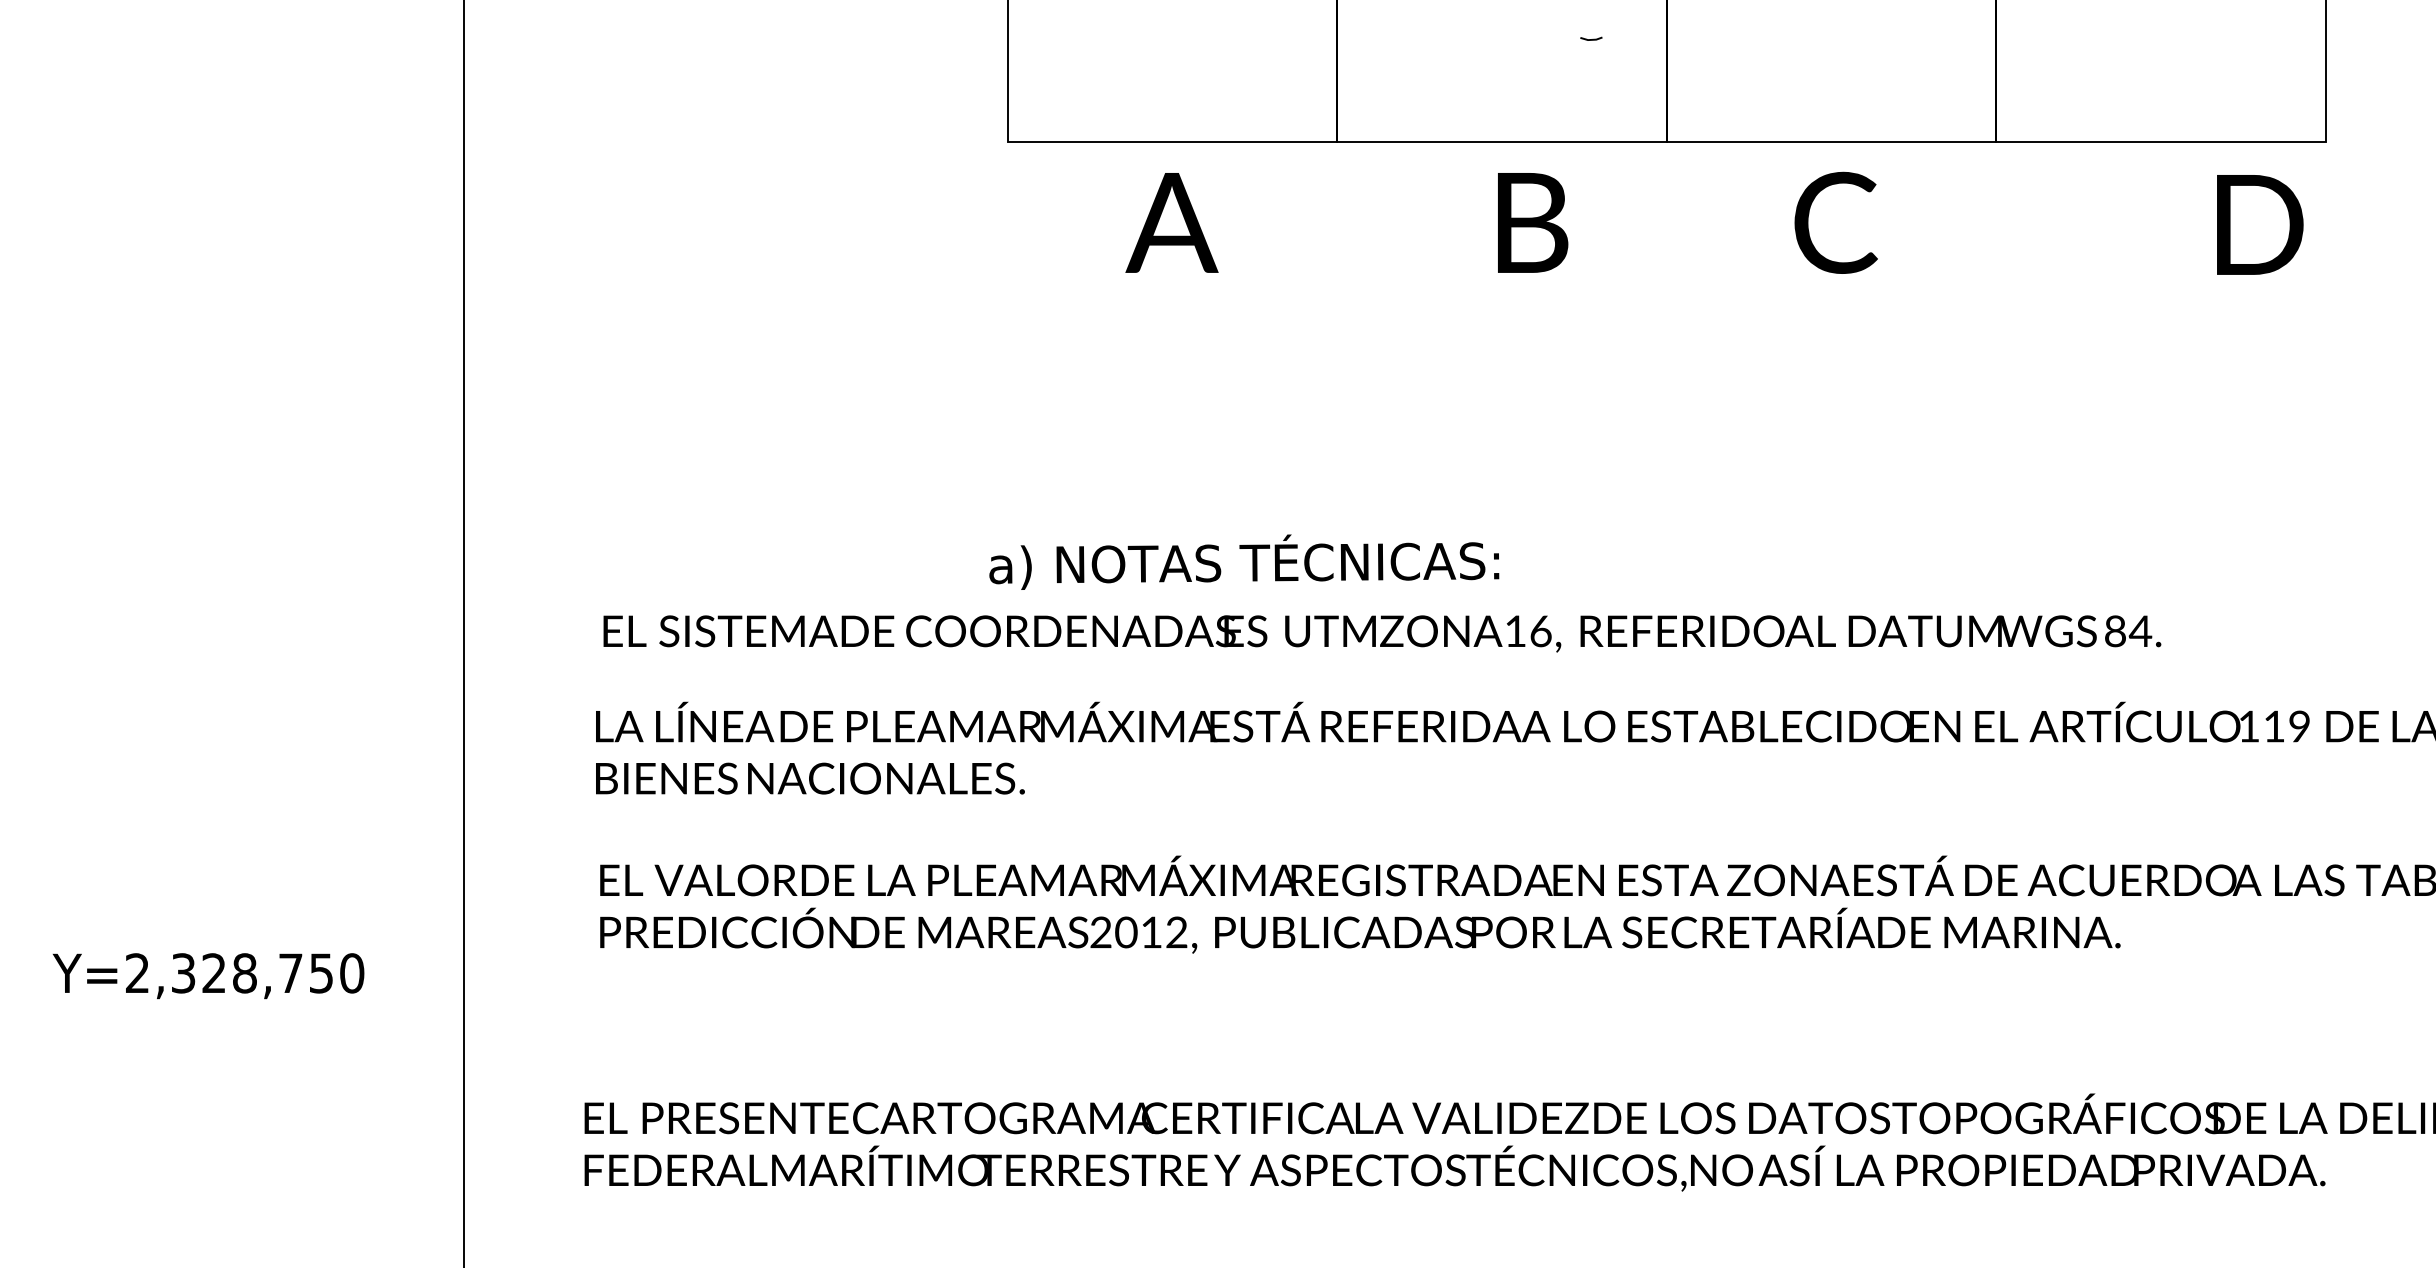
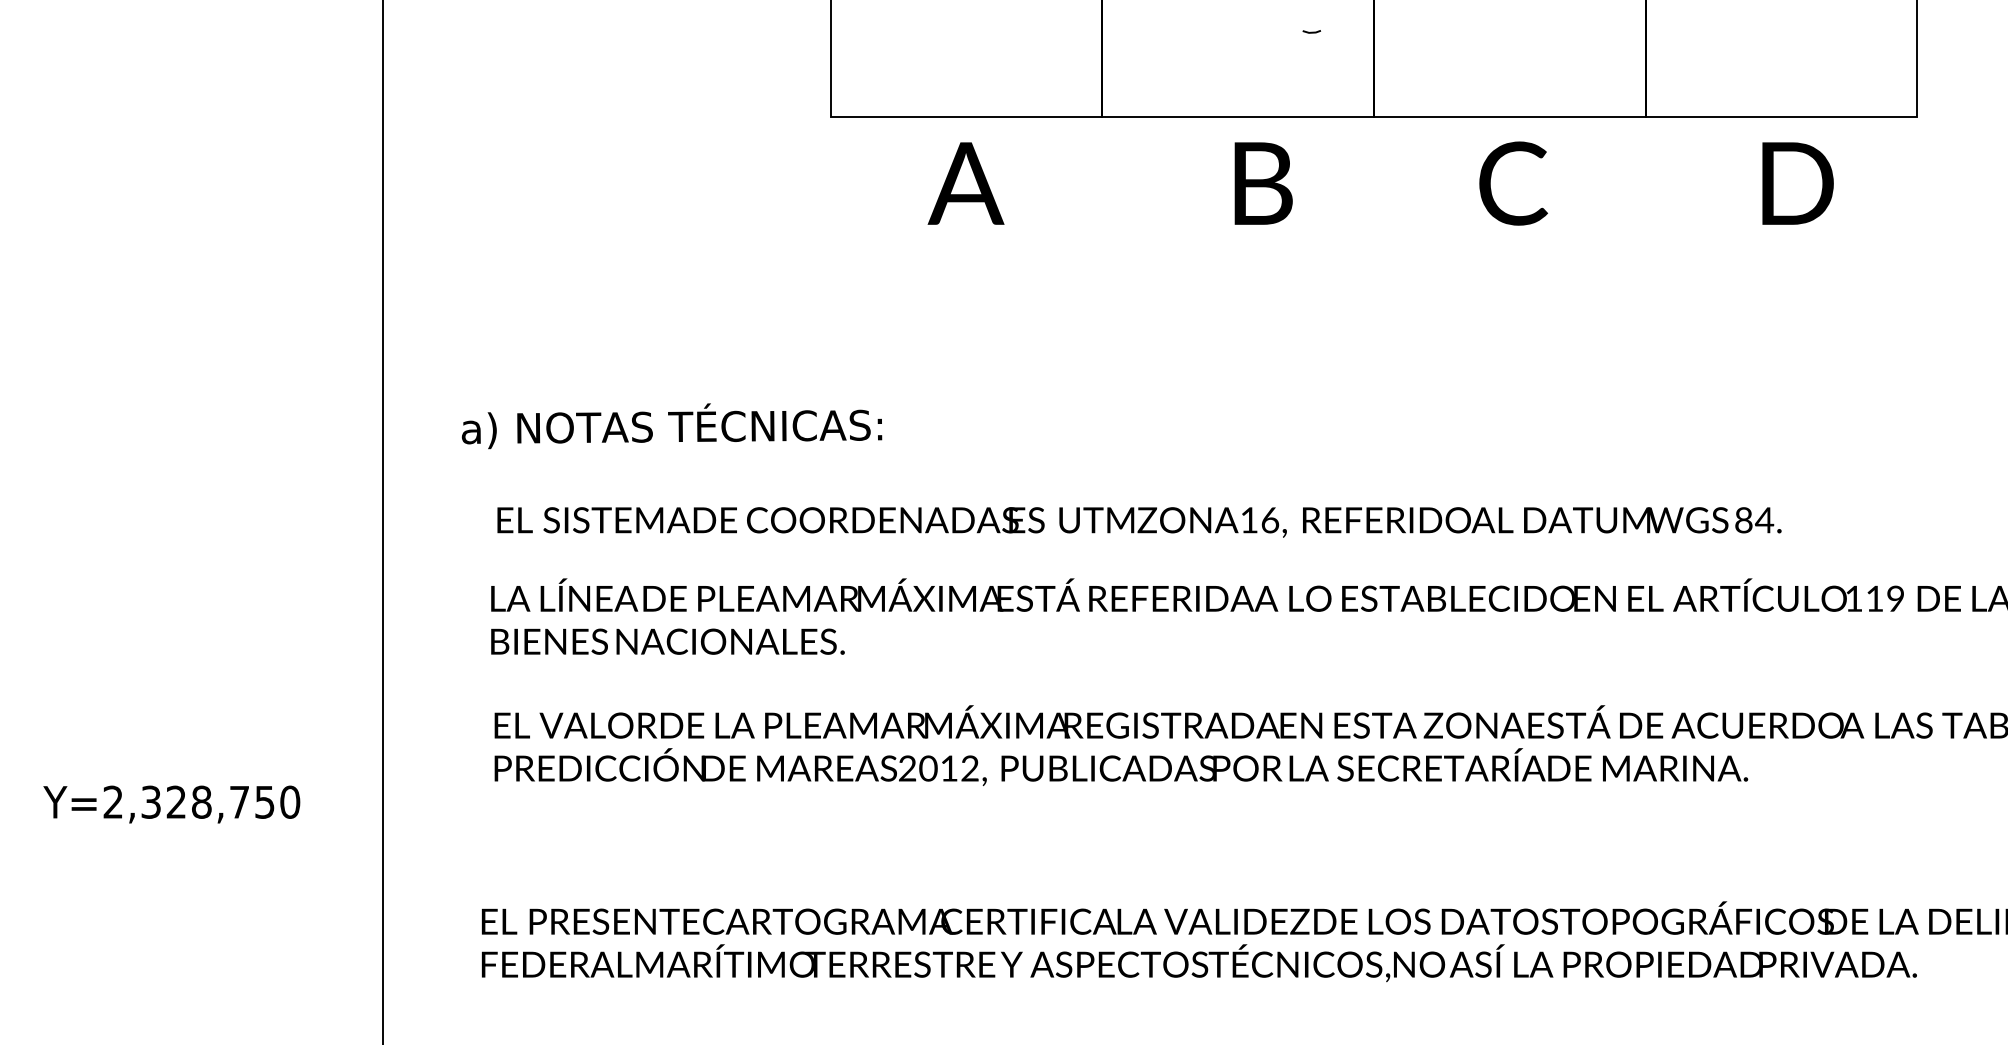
text: (2260, 224) -> (1798, 183), moved
text: (1244, 561) -> (672, 425), moved

